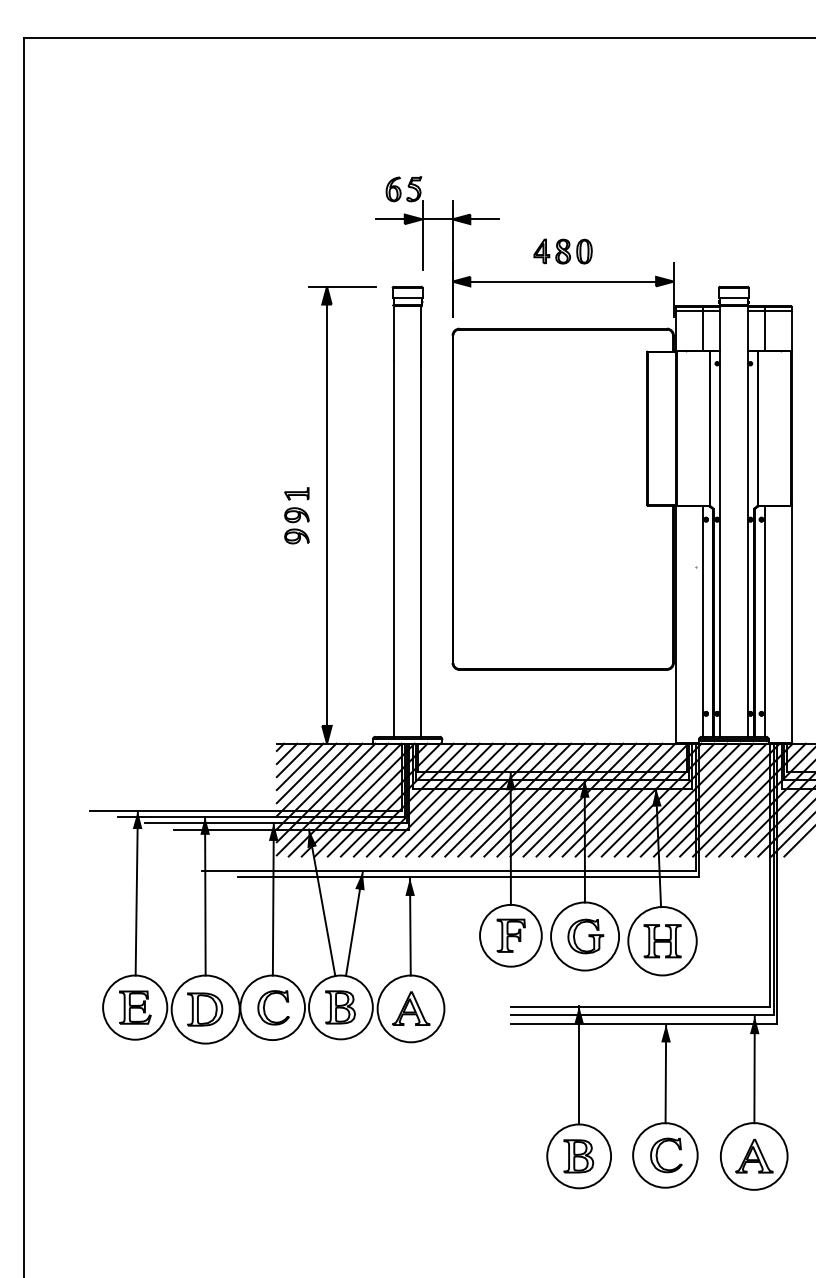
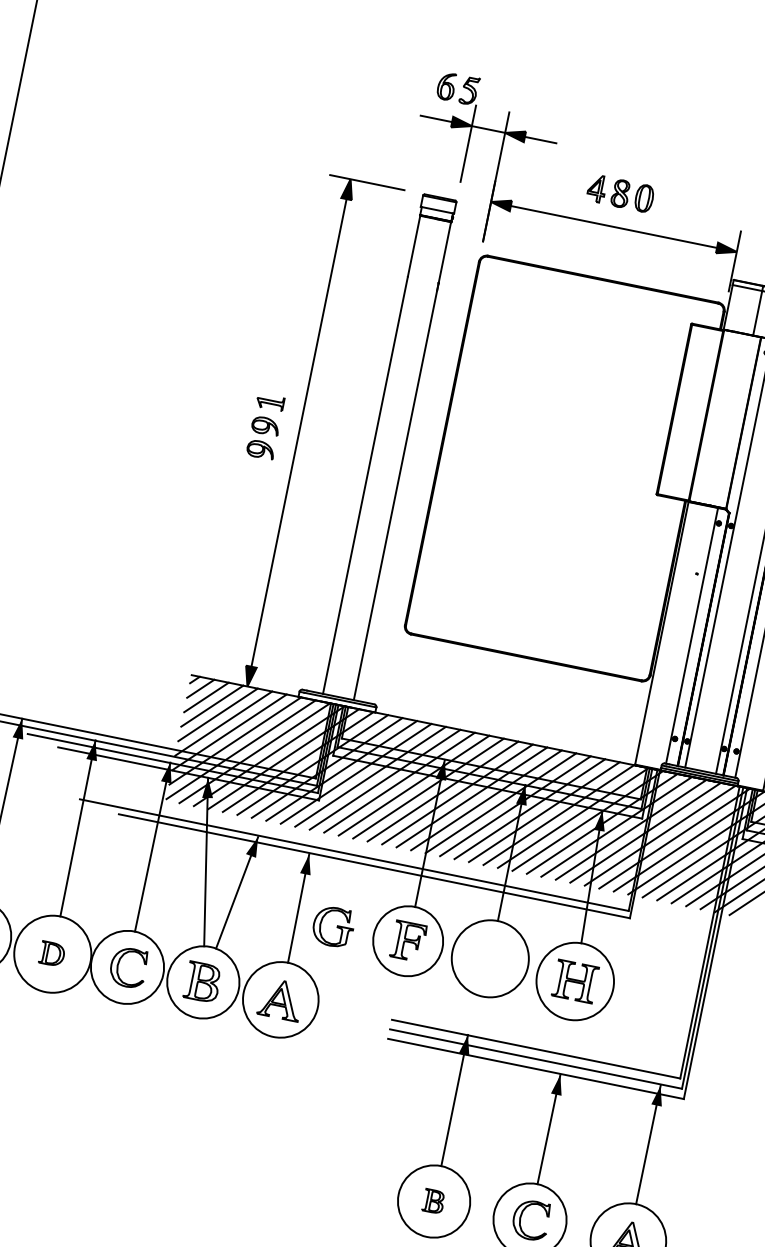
part: (585, 936) -> (333, 926), moved
part: (205, 1009) -> (52, 954), size x0.6
part: (578, 1156) -> (433, 1201), size x0.6

